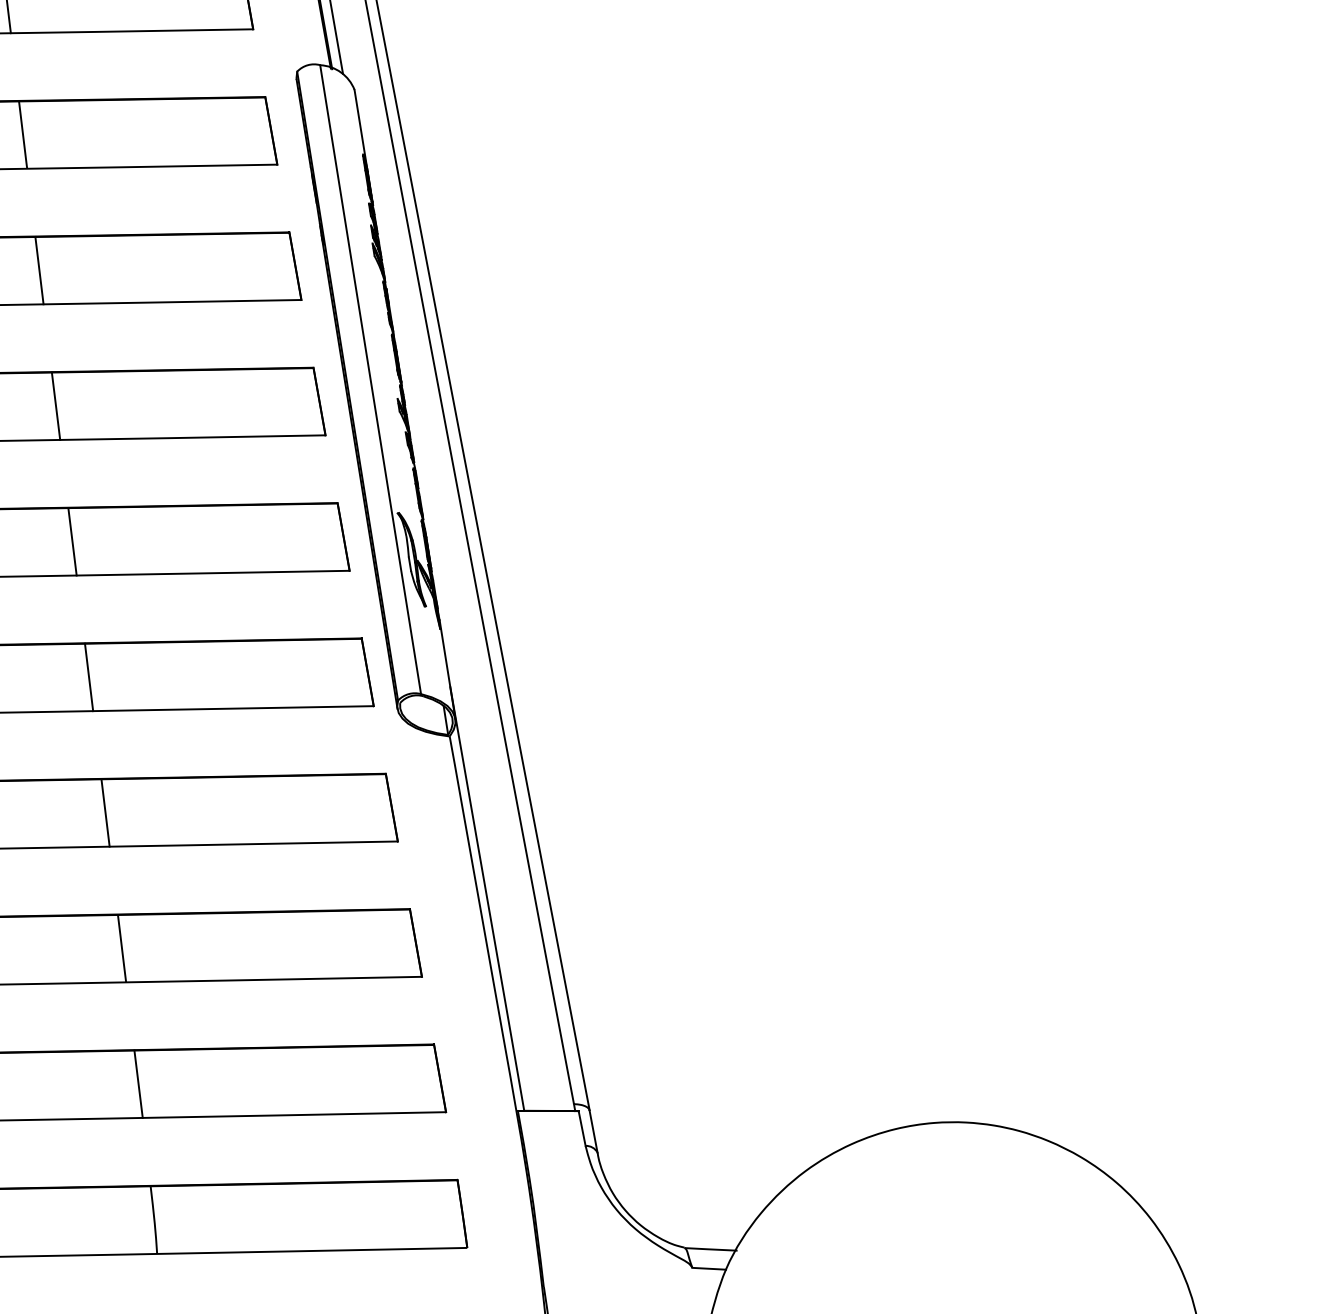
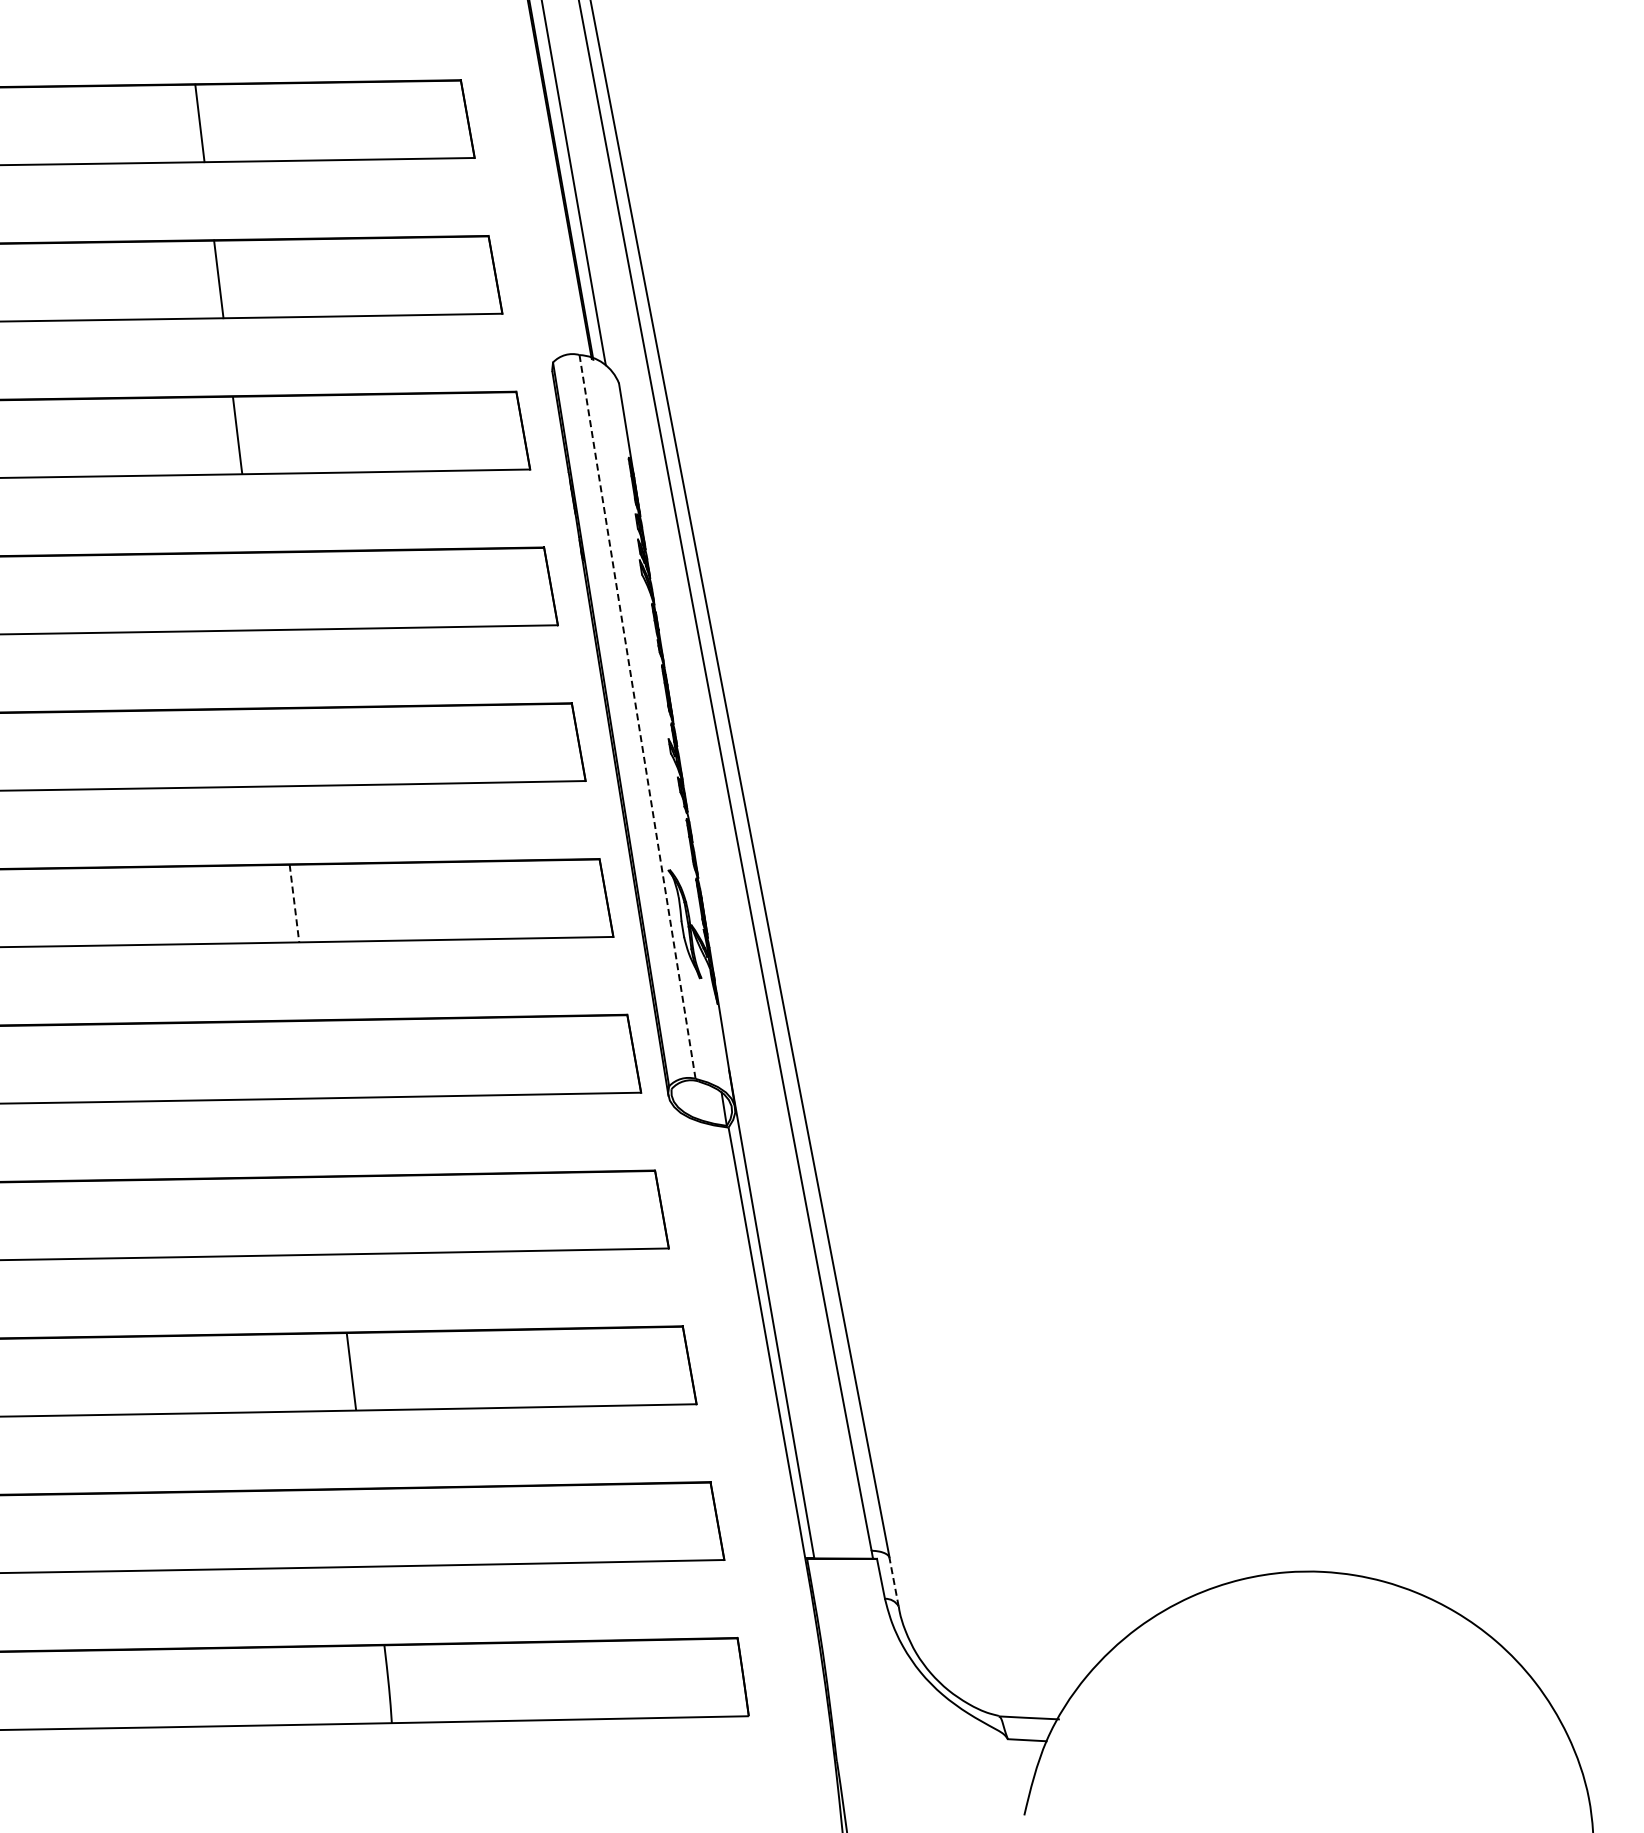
line: (39, 270) -> (256, 591), removed
line: (370, 379) -> (637, 716), solid -> dashed
line: (56, 406) -> (275, 747), removed
line: (72, 542) -> (294, 904), solid -> dashed
line: (89, 677) -> (313, 1059), removed
line: (105, 812) -> (332, 1215), removed
line: (138, 1083) -> (370, 1527), removed
line: (593, 1131) -> (894, 1582), solid -> dashed

